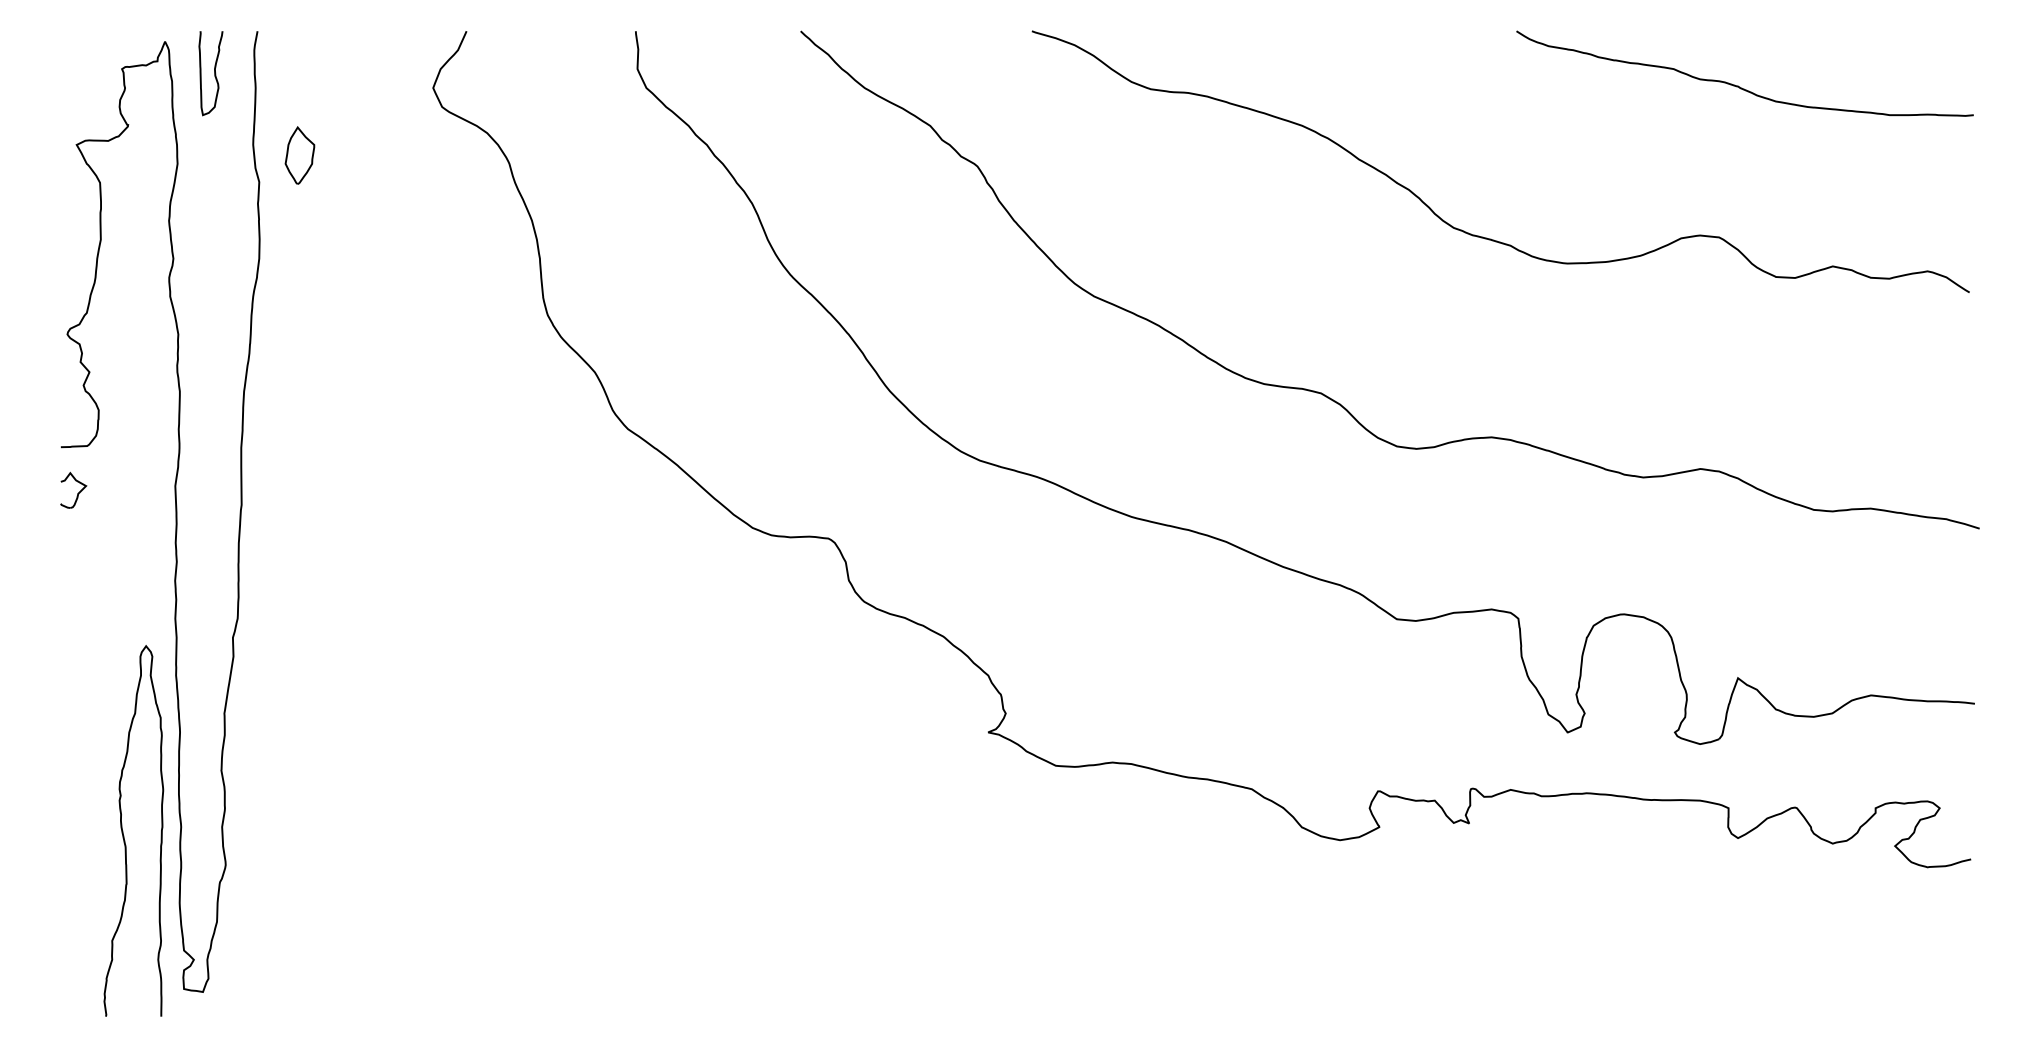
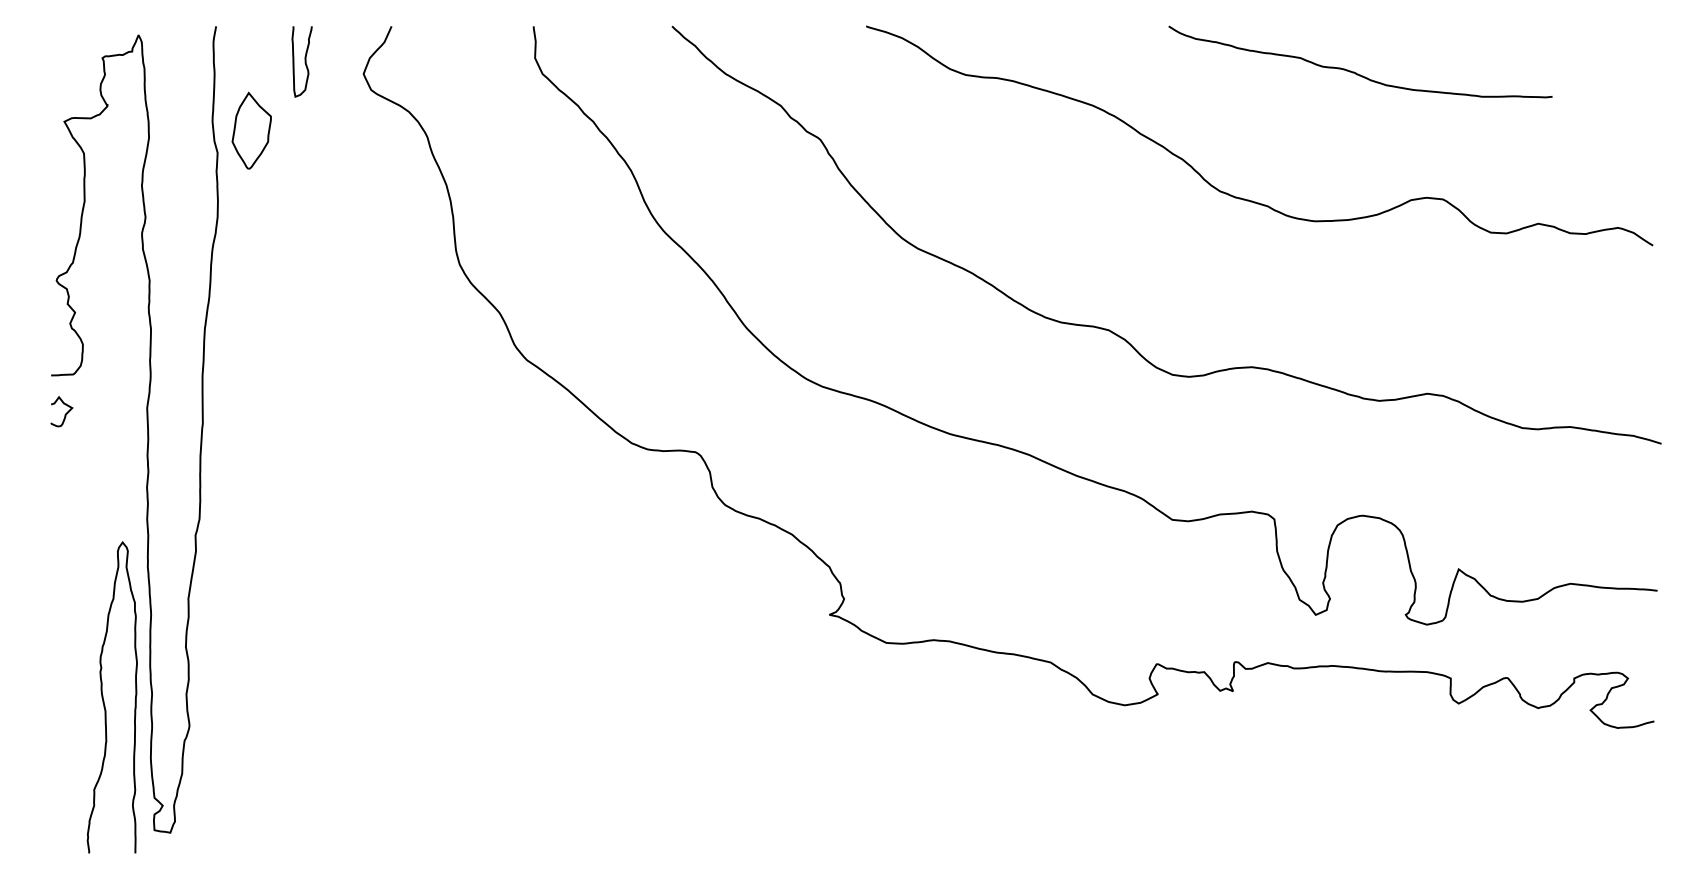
curve: (214, 73) -> (305, 61), moved
curve: (1738, 85) -> (1355, 71), moved
part: (299, 155) -> (251, 130), size x1.6

